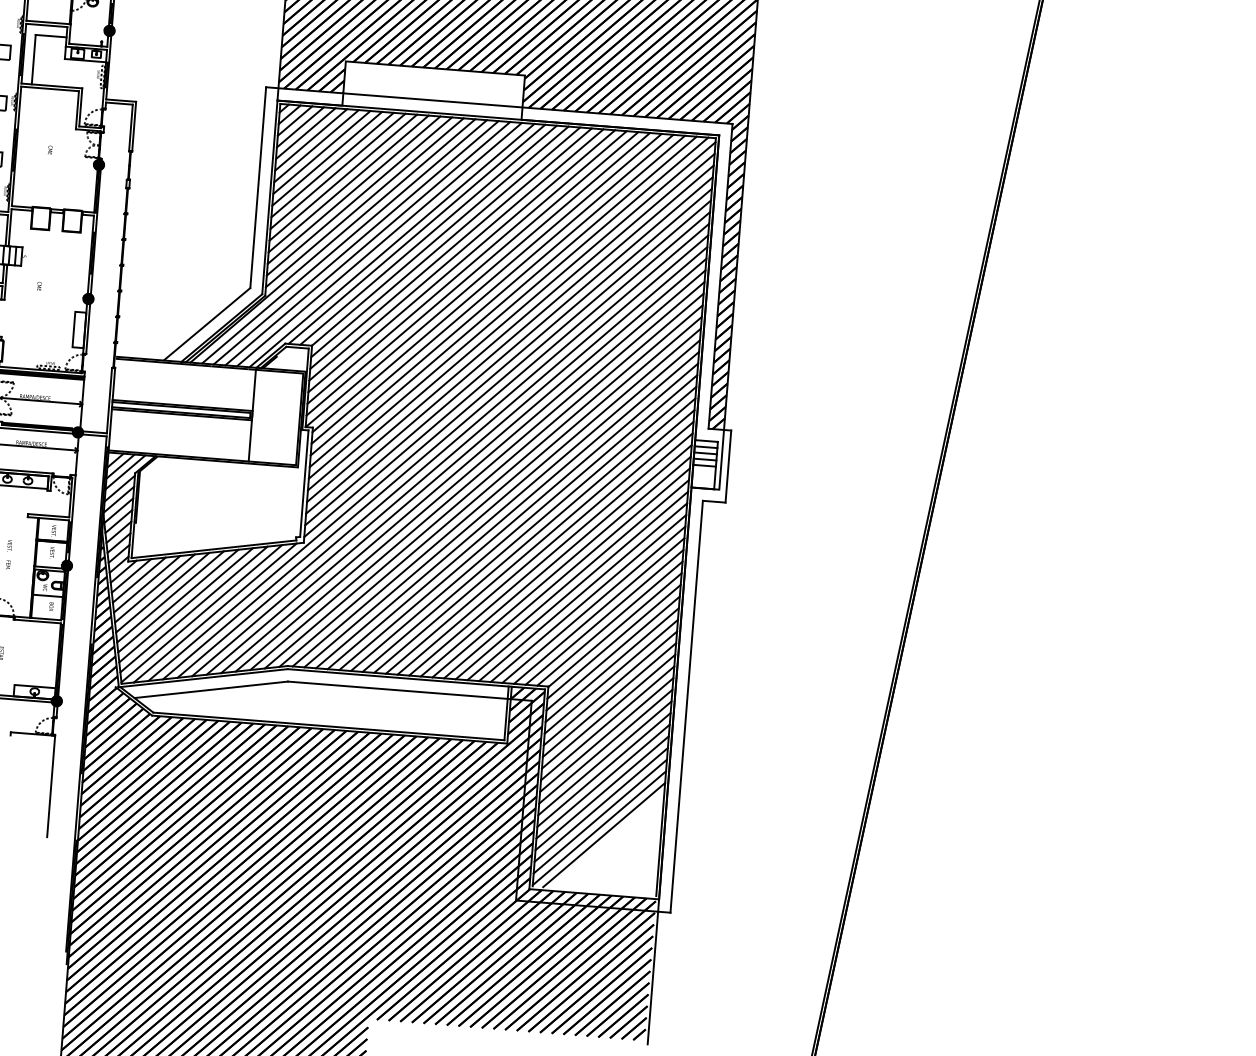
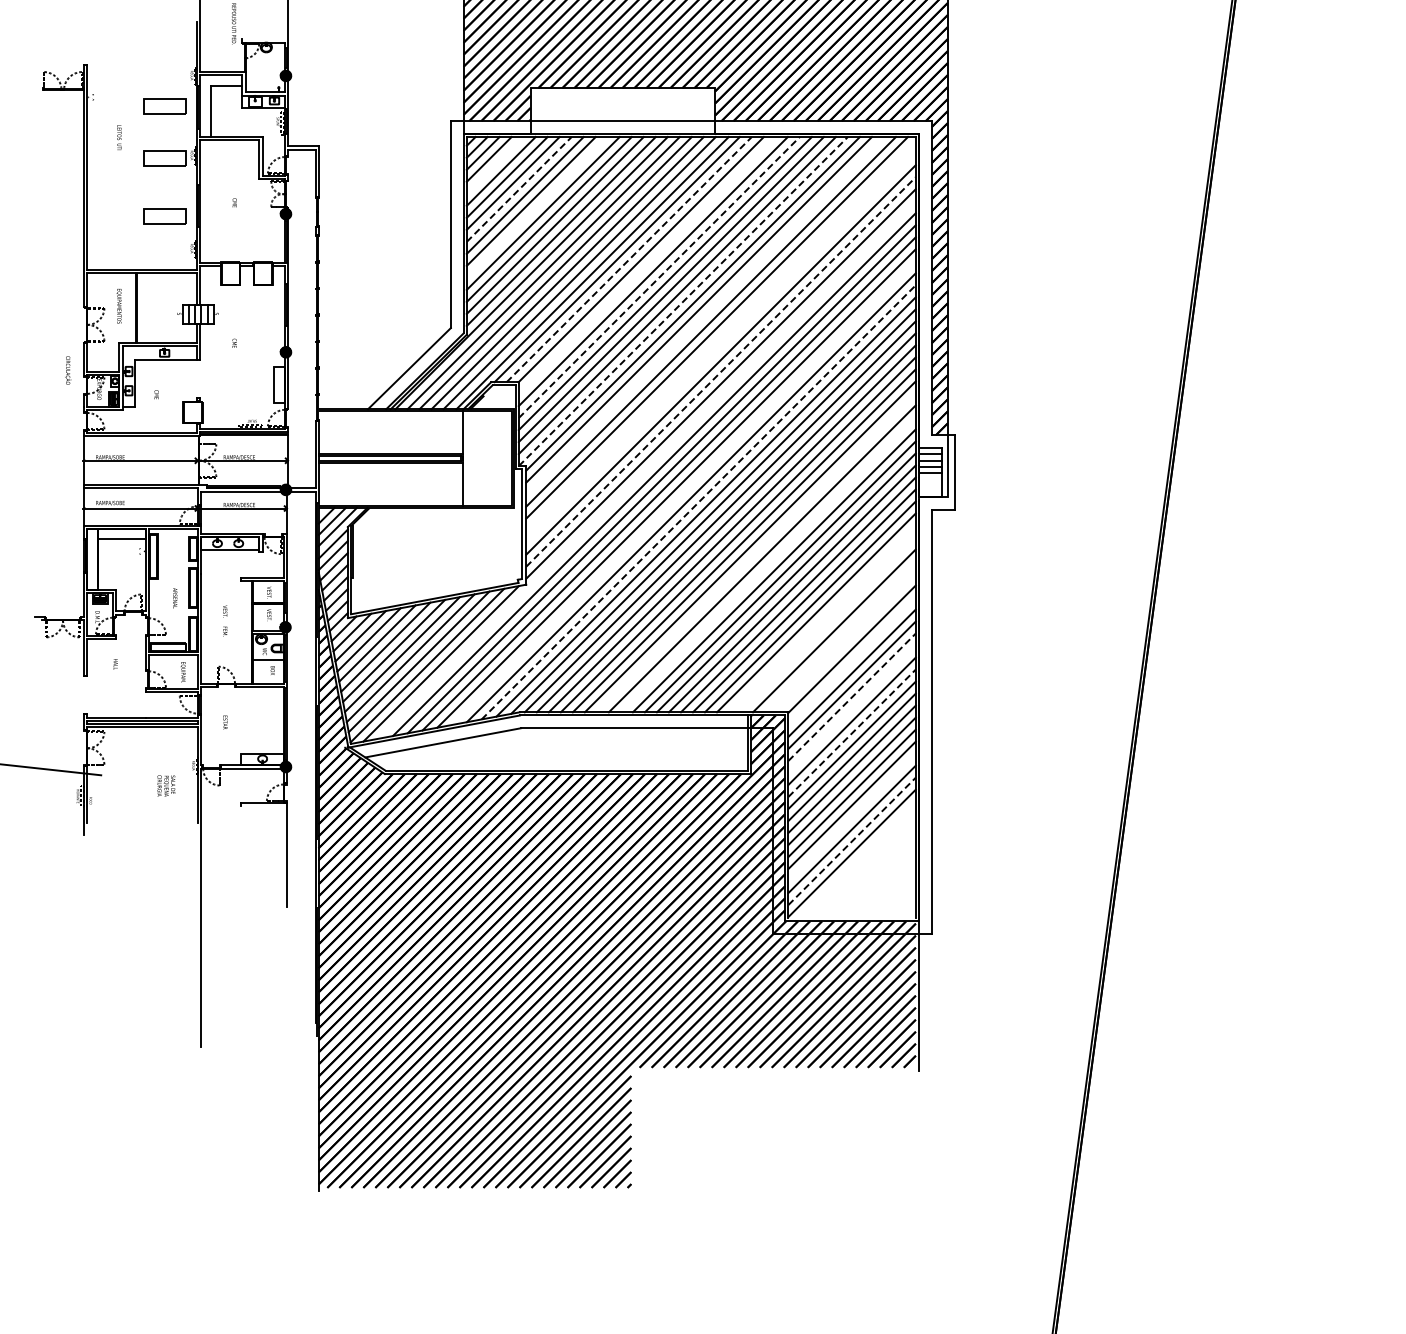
line: (305, 132) -> (494, 164), removed
line: (327, 158) -> (519, 189), solid -> dashed
line: (342, 176) -> (536, 206), removed
line: (428, 235) -> (629, 259), solid -> dashed
line: (444, 242) -> (646, 265), removed
line: (456, 254) -> (659, 277), solid -> dashed
line: (477, 280) -> (683, 301), solid -> dashed
line: (498, 295) -> (705, 315), removed
line: (511, 315) -> (720, 335), removed
line: (510, 327) -> (720, 347), removed
line: (509, 350) -> (721, 371), solid -> dashed
line: (429, 440) -> (646, 469), removed
line: (463, 465) -> (683, 492), removed
line: (477, 476) -> (698, 502), solid -> dashed
line: (528, 529) -> (755, 552), removed
line: (539, 541) -> (767, 564), removed
line: (588, 598) -> (822, 618), removed
line: (593, 604) -> (828, 624), removed
line: (604, 617) -> (840, 636), removed
line: (610, 623) -> (846, 642), removed
line: (613, 641) -> (851, 660), removed
line: (611, 676) -> (852, 696), solid -> dashed
line: (609, 687) -> (851, 708), removed
line: (608, 711) -> (852, 732), solid -> dashed
line: (601, 793) -> (851, 817), removed
line: (600, 815) -> (852, 840), solid -> dashed
line: (604, 834) -> (857, 859), removed

